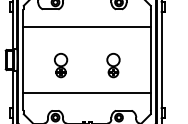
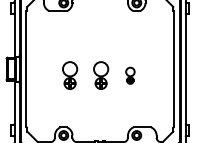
line: (87, 27) -> (100, 31), removed
part: (88, 65) -> (101, 75), added
part: (113, 65) -> (130, 75), size x0.6
line: (87, 92) -> (100, 106), removed

